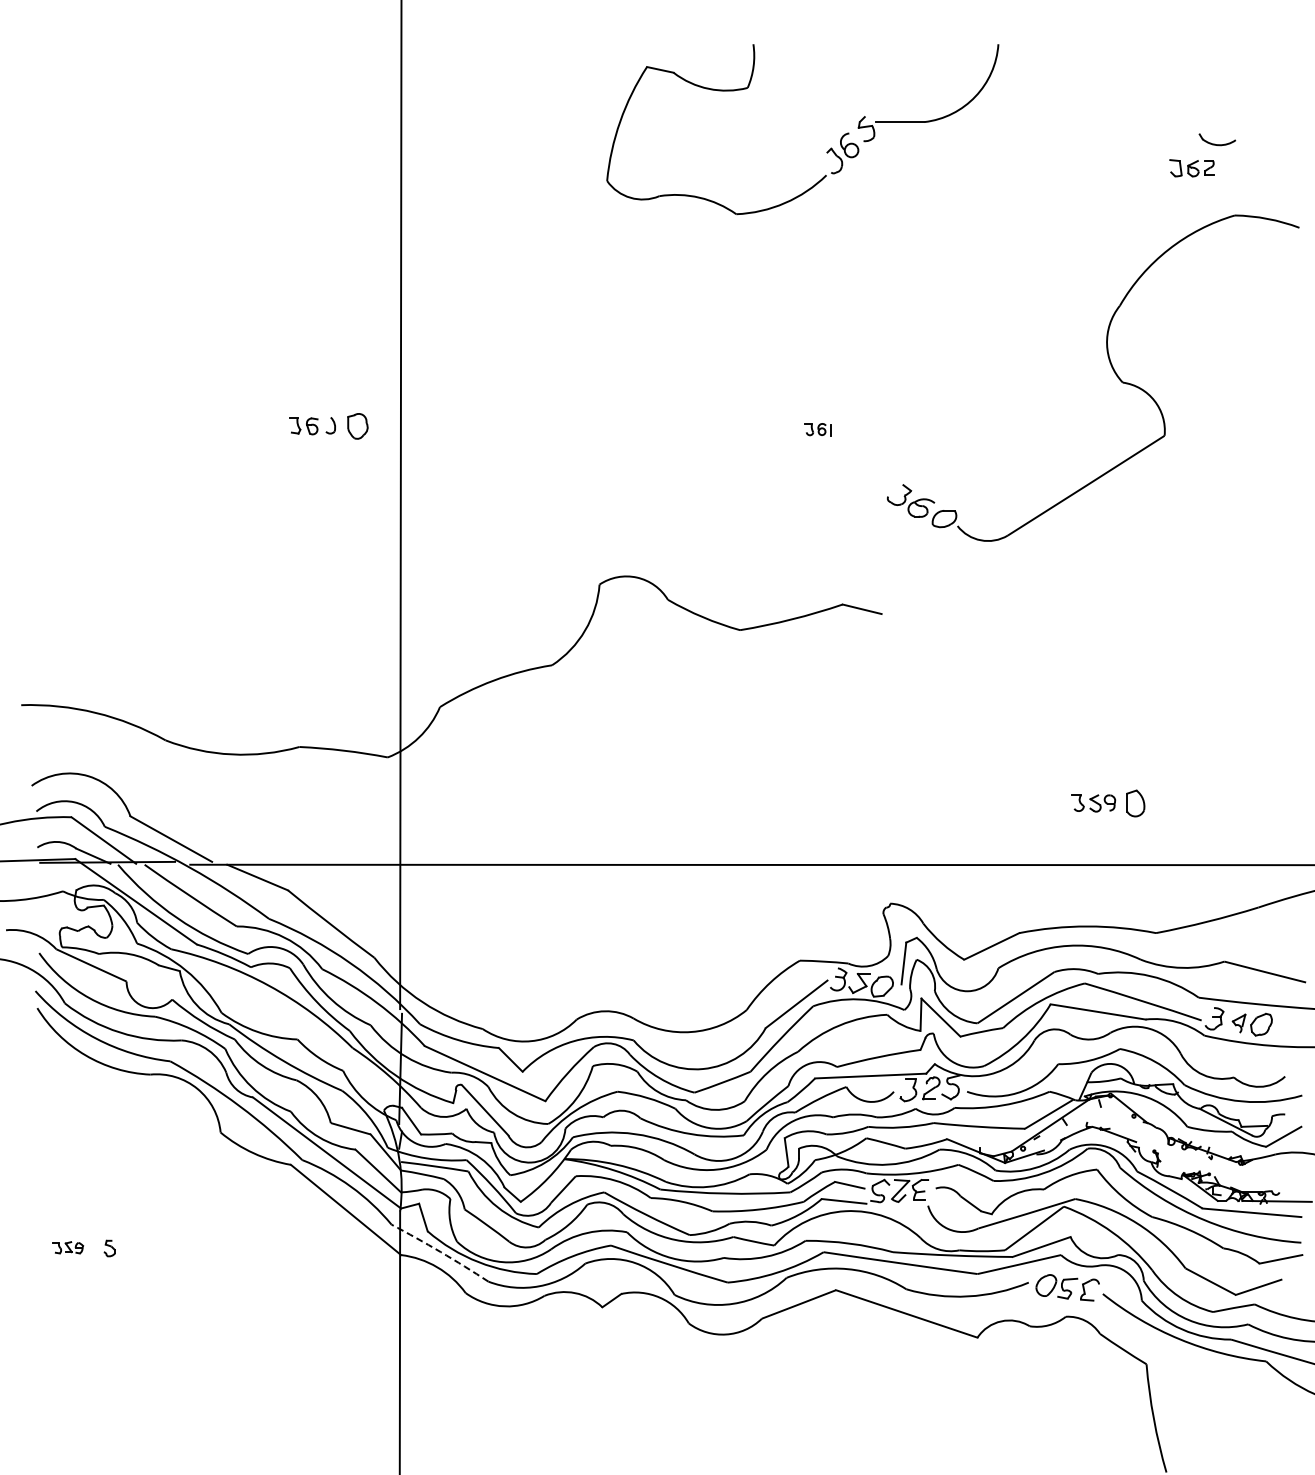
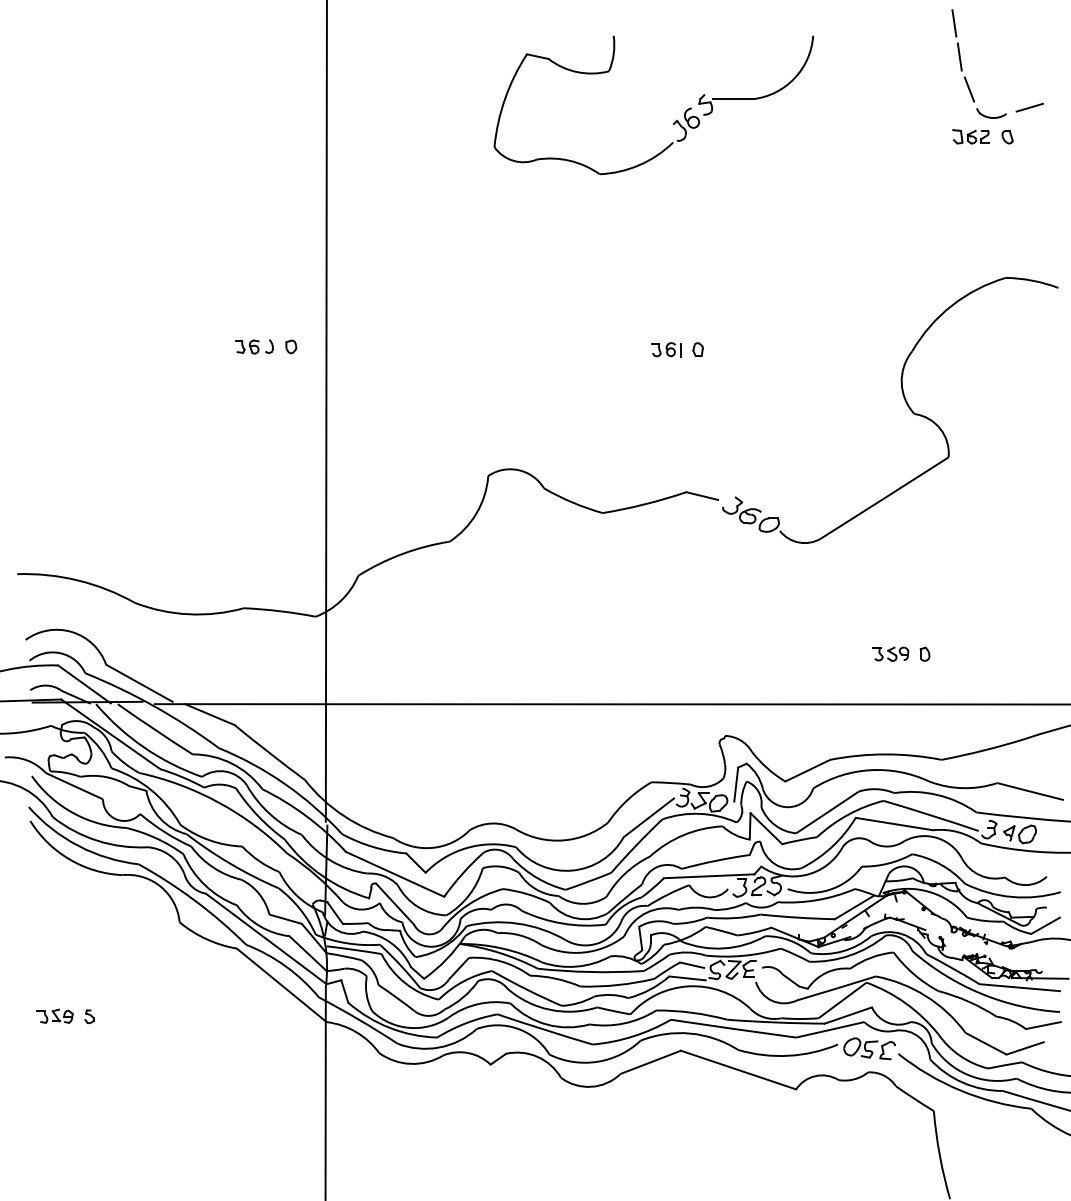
line: (1171, 28) -> (954, 22), added
line: (1178, 69) -> (959, 56), added
line: (1189, 109) -> (968, 88), added
line: (1264, 132) -> (1029, 107), added
part: (1236, 168) -> (1007, 136), added
part: (1111, 367) -> (905, 401), moved
part: (357, 425) -> (291, 346), size x0.62
part: (817, 429) -> (665, 349), size x1.43
part: (856, 429) -> (697, 349), added
part: (1135, 803) -> (924, 654), size x0.62
part: (67, 1247) -> (54, 1015), size x1.43
arc: (440, 1252) -> (358, 1020), dashed -> solid

